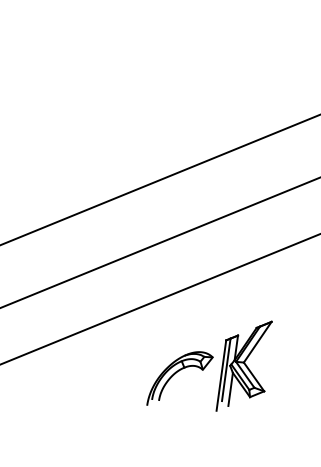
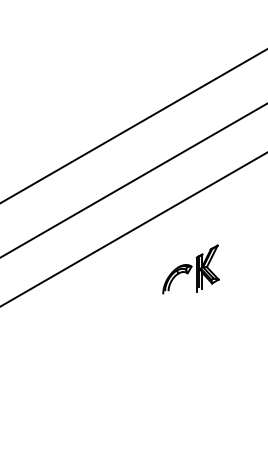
part: (210, 362) -> (190, 269), size x0.6

